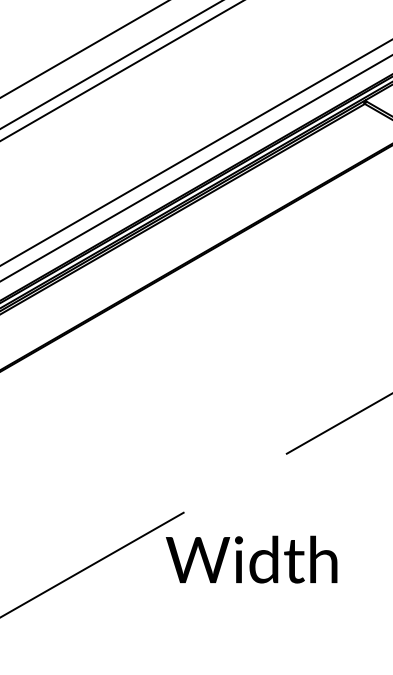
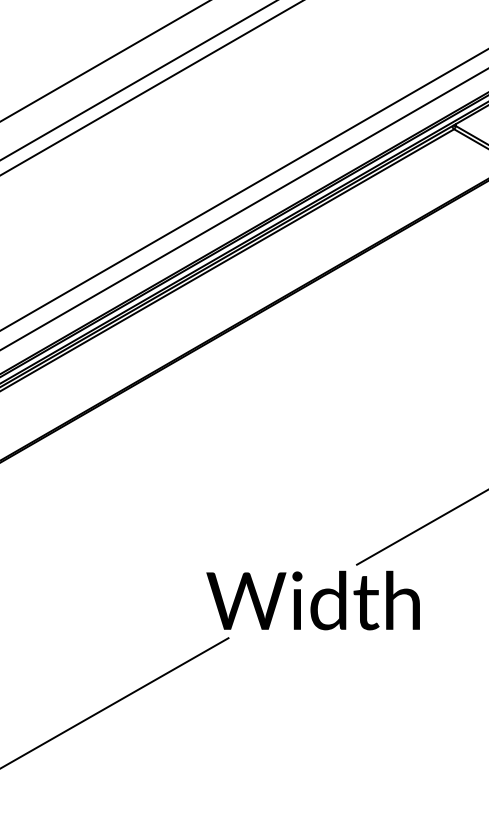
text: (251, 559) -> (312, 600), moved

